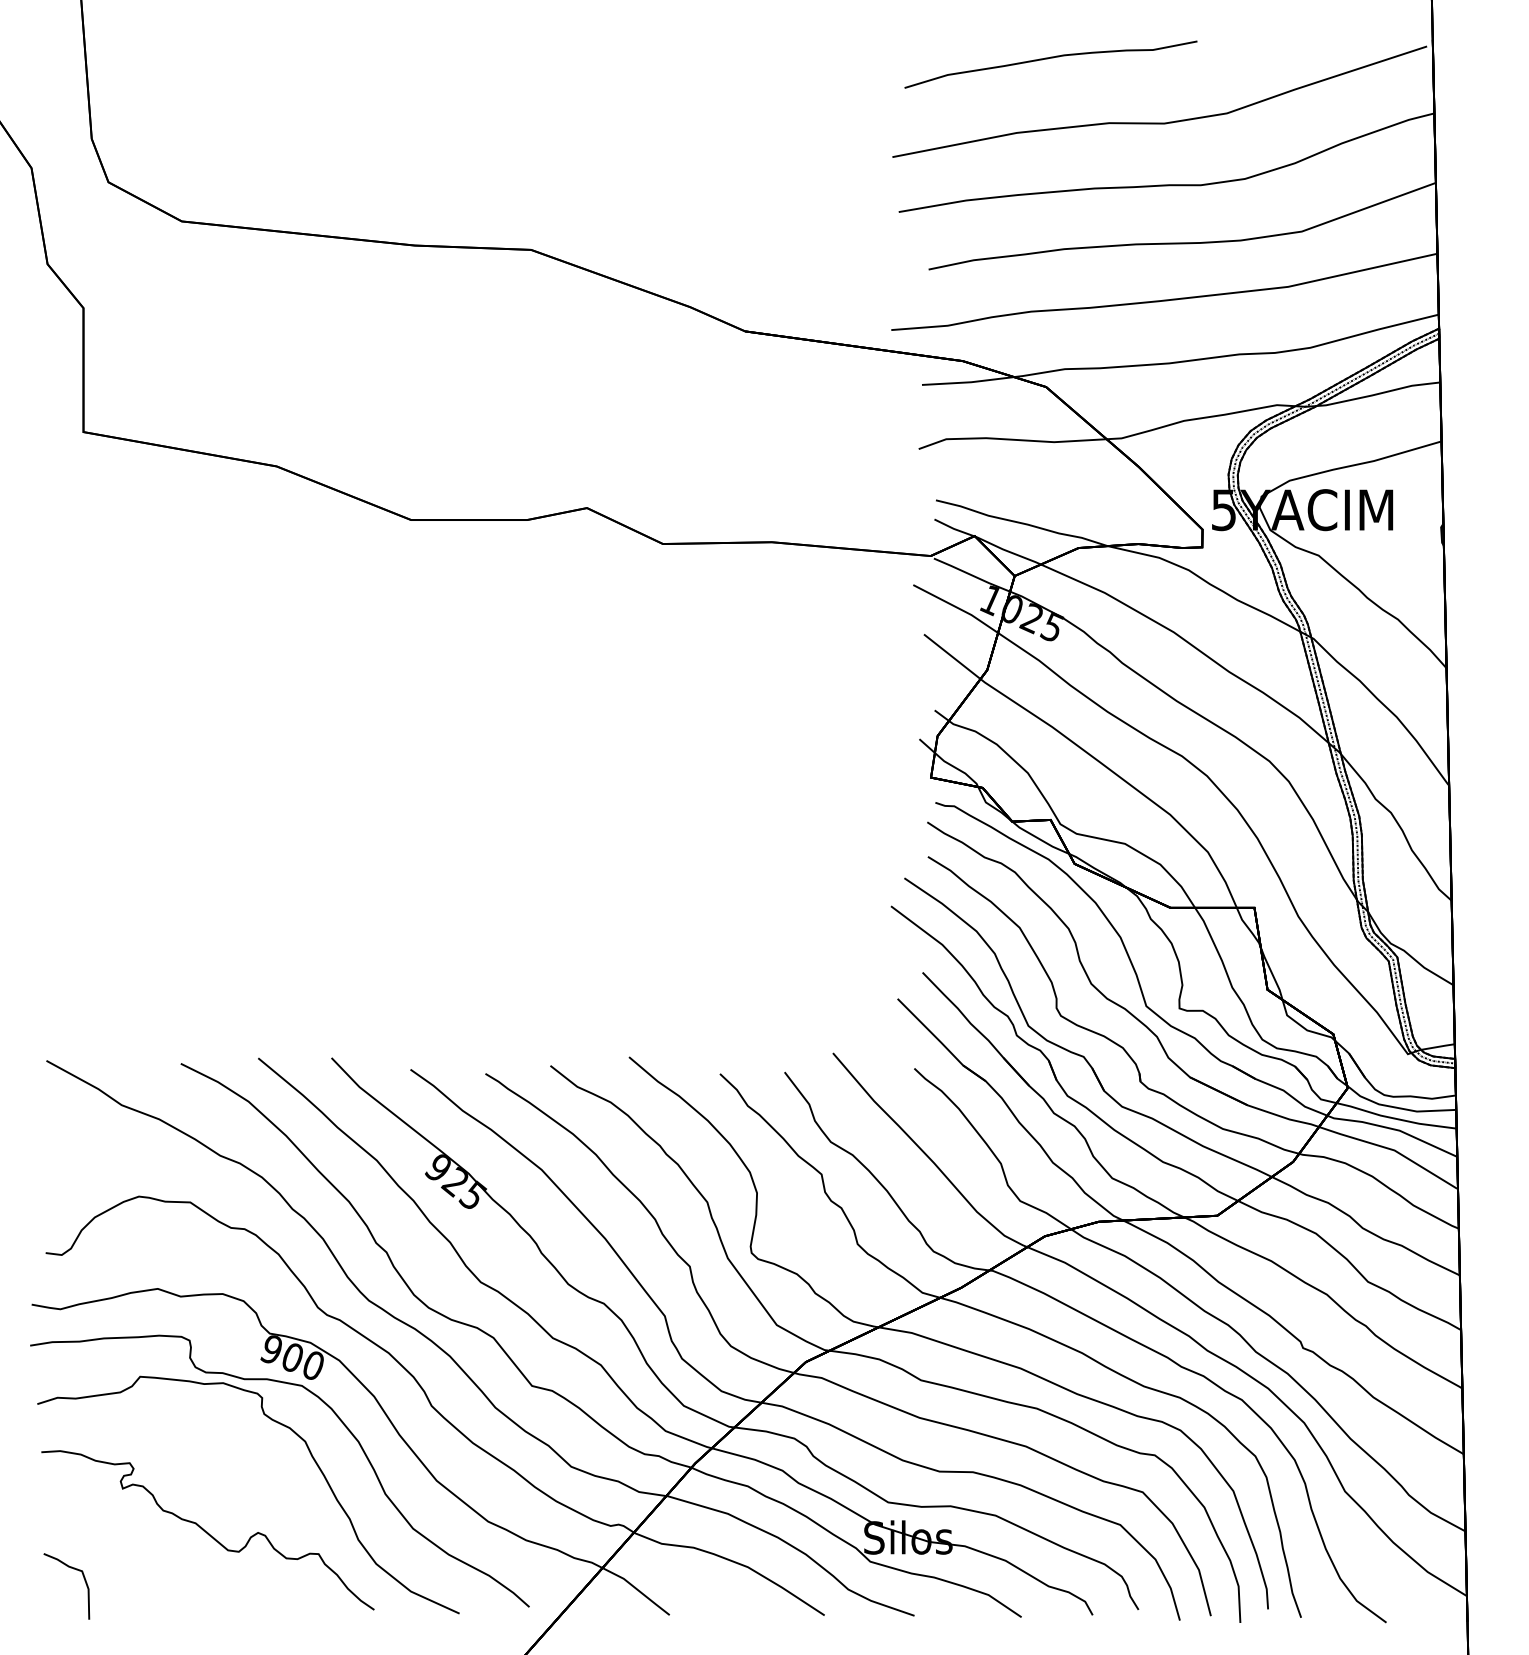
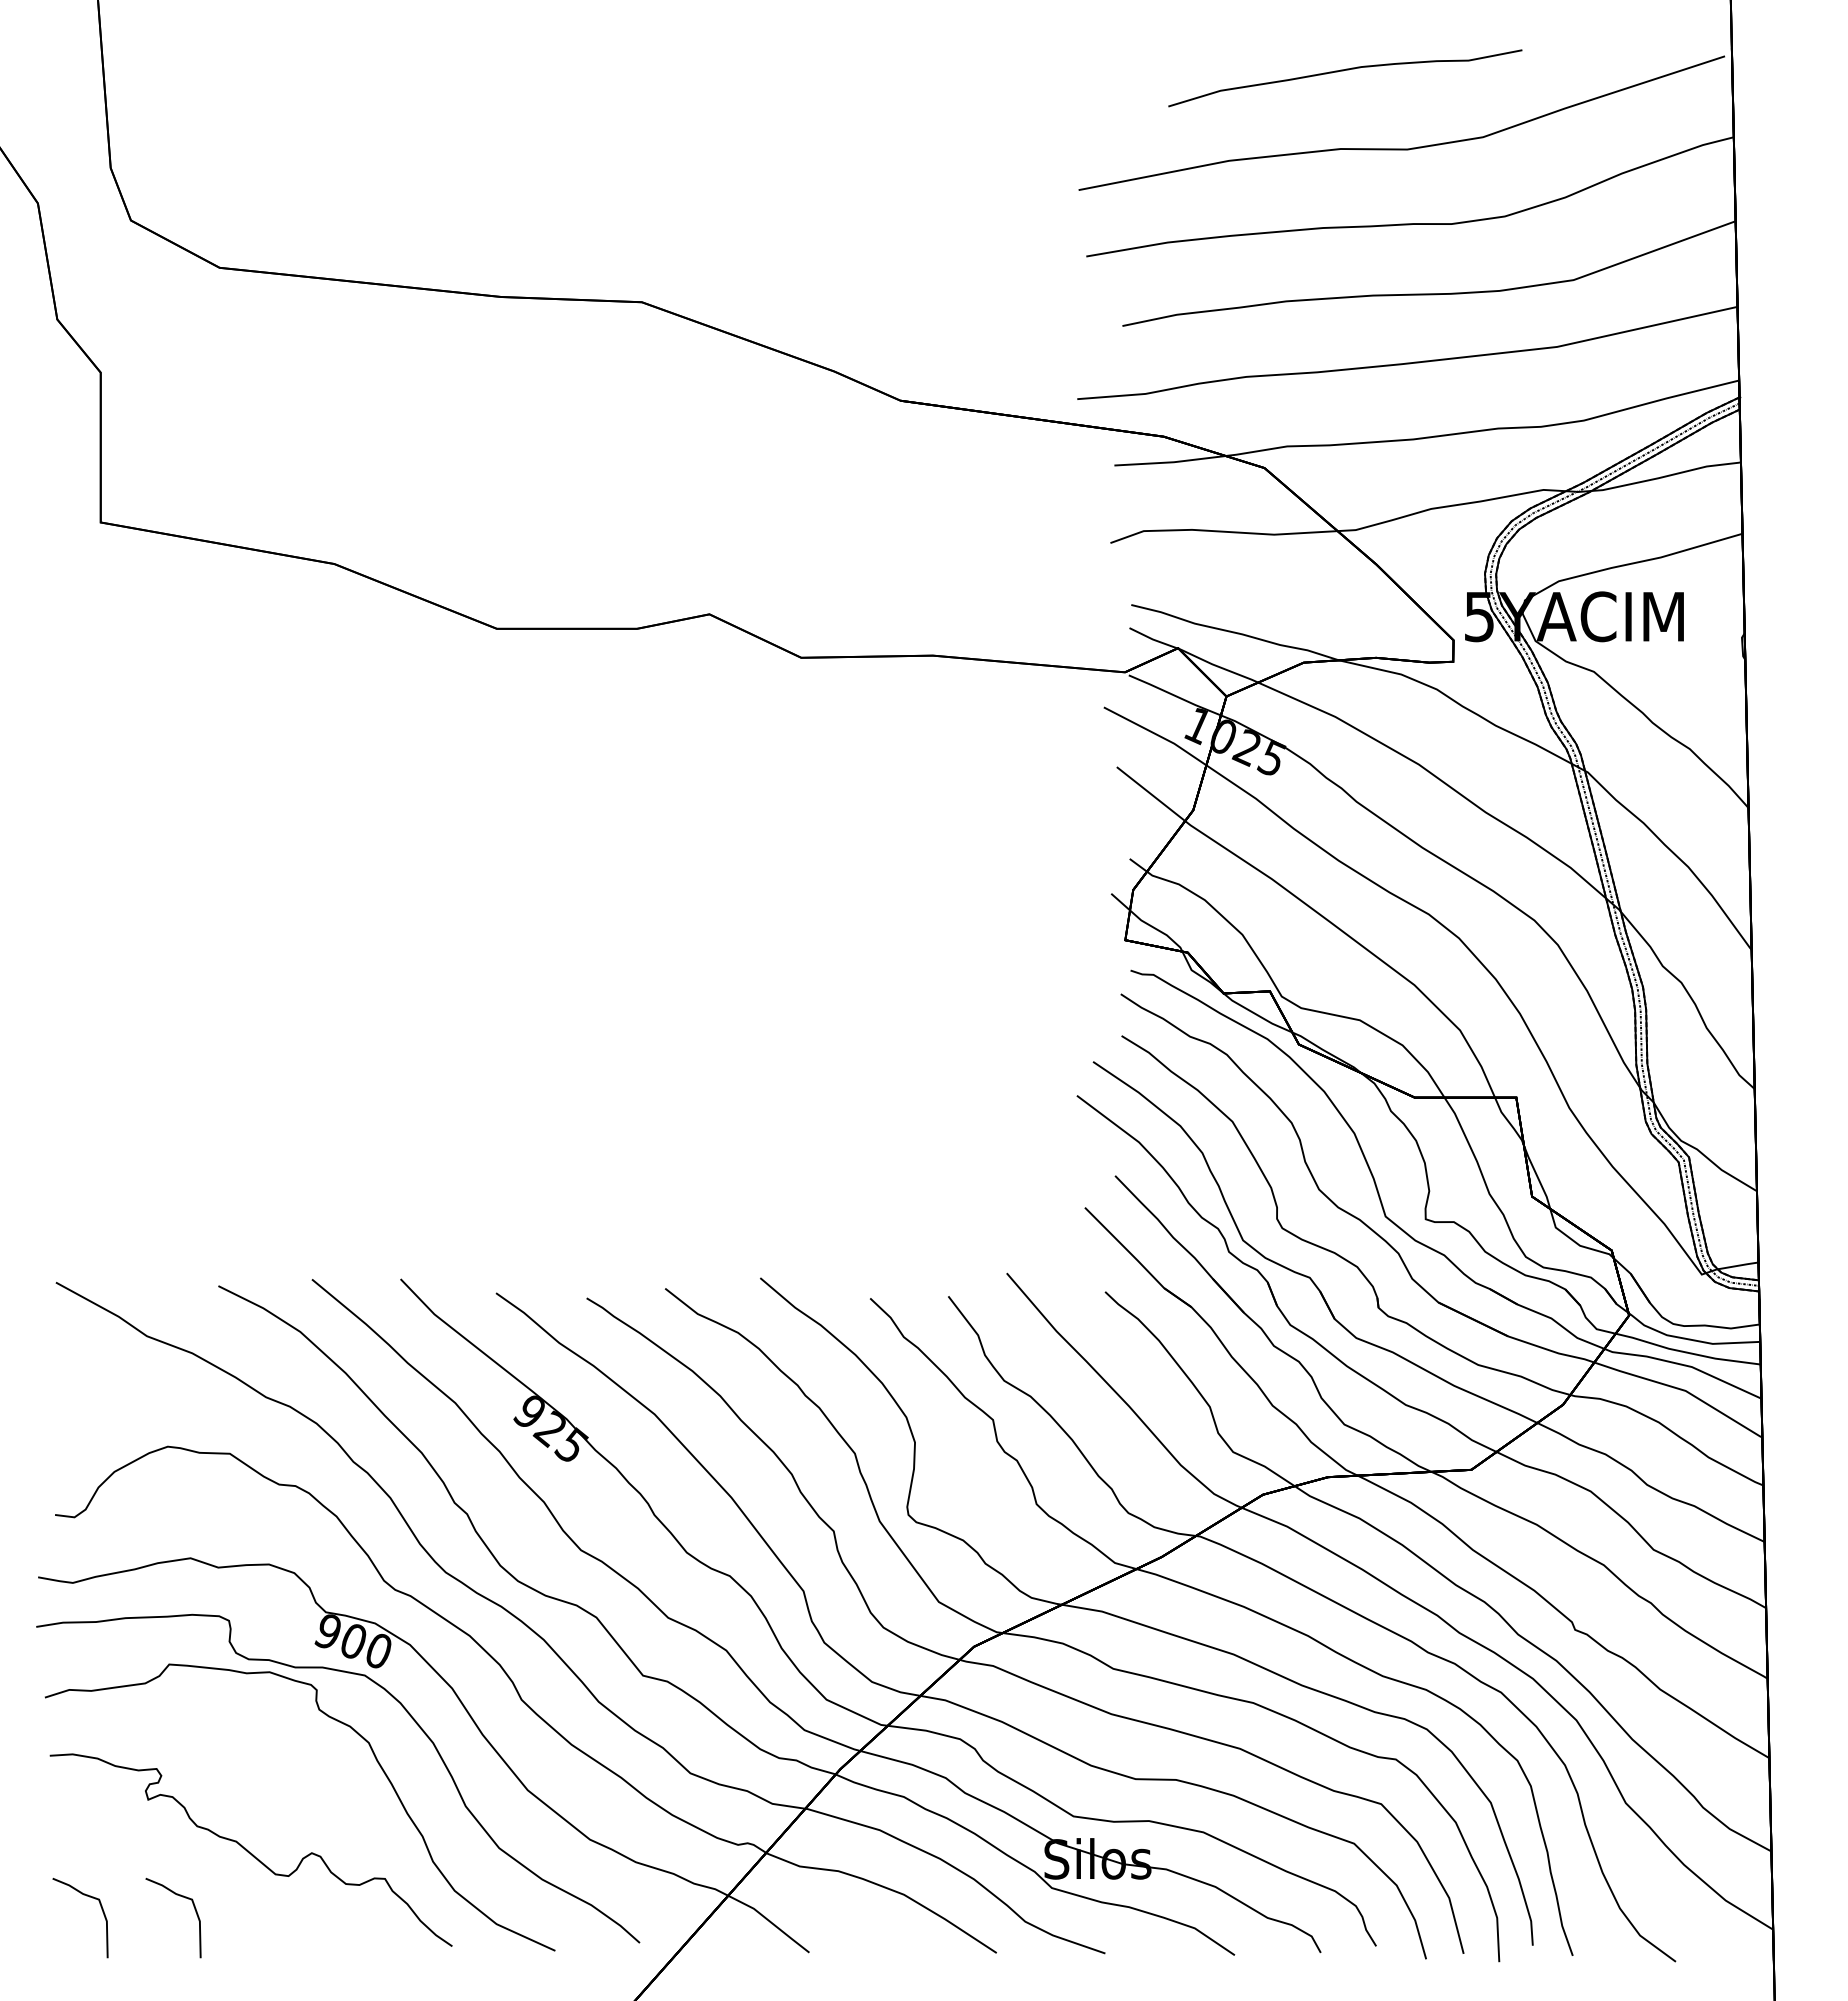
curve: (1049, 59) -> (1343, 71), moved
part: (148, 1568) -> (179, 1896), added

